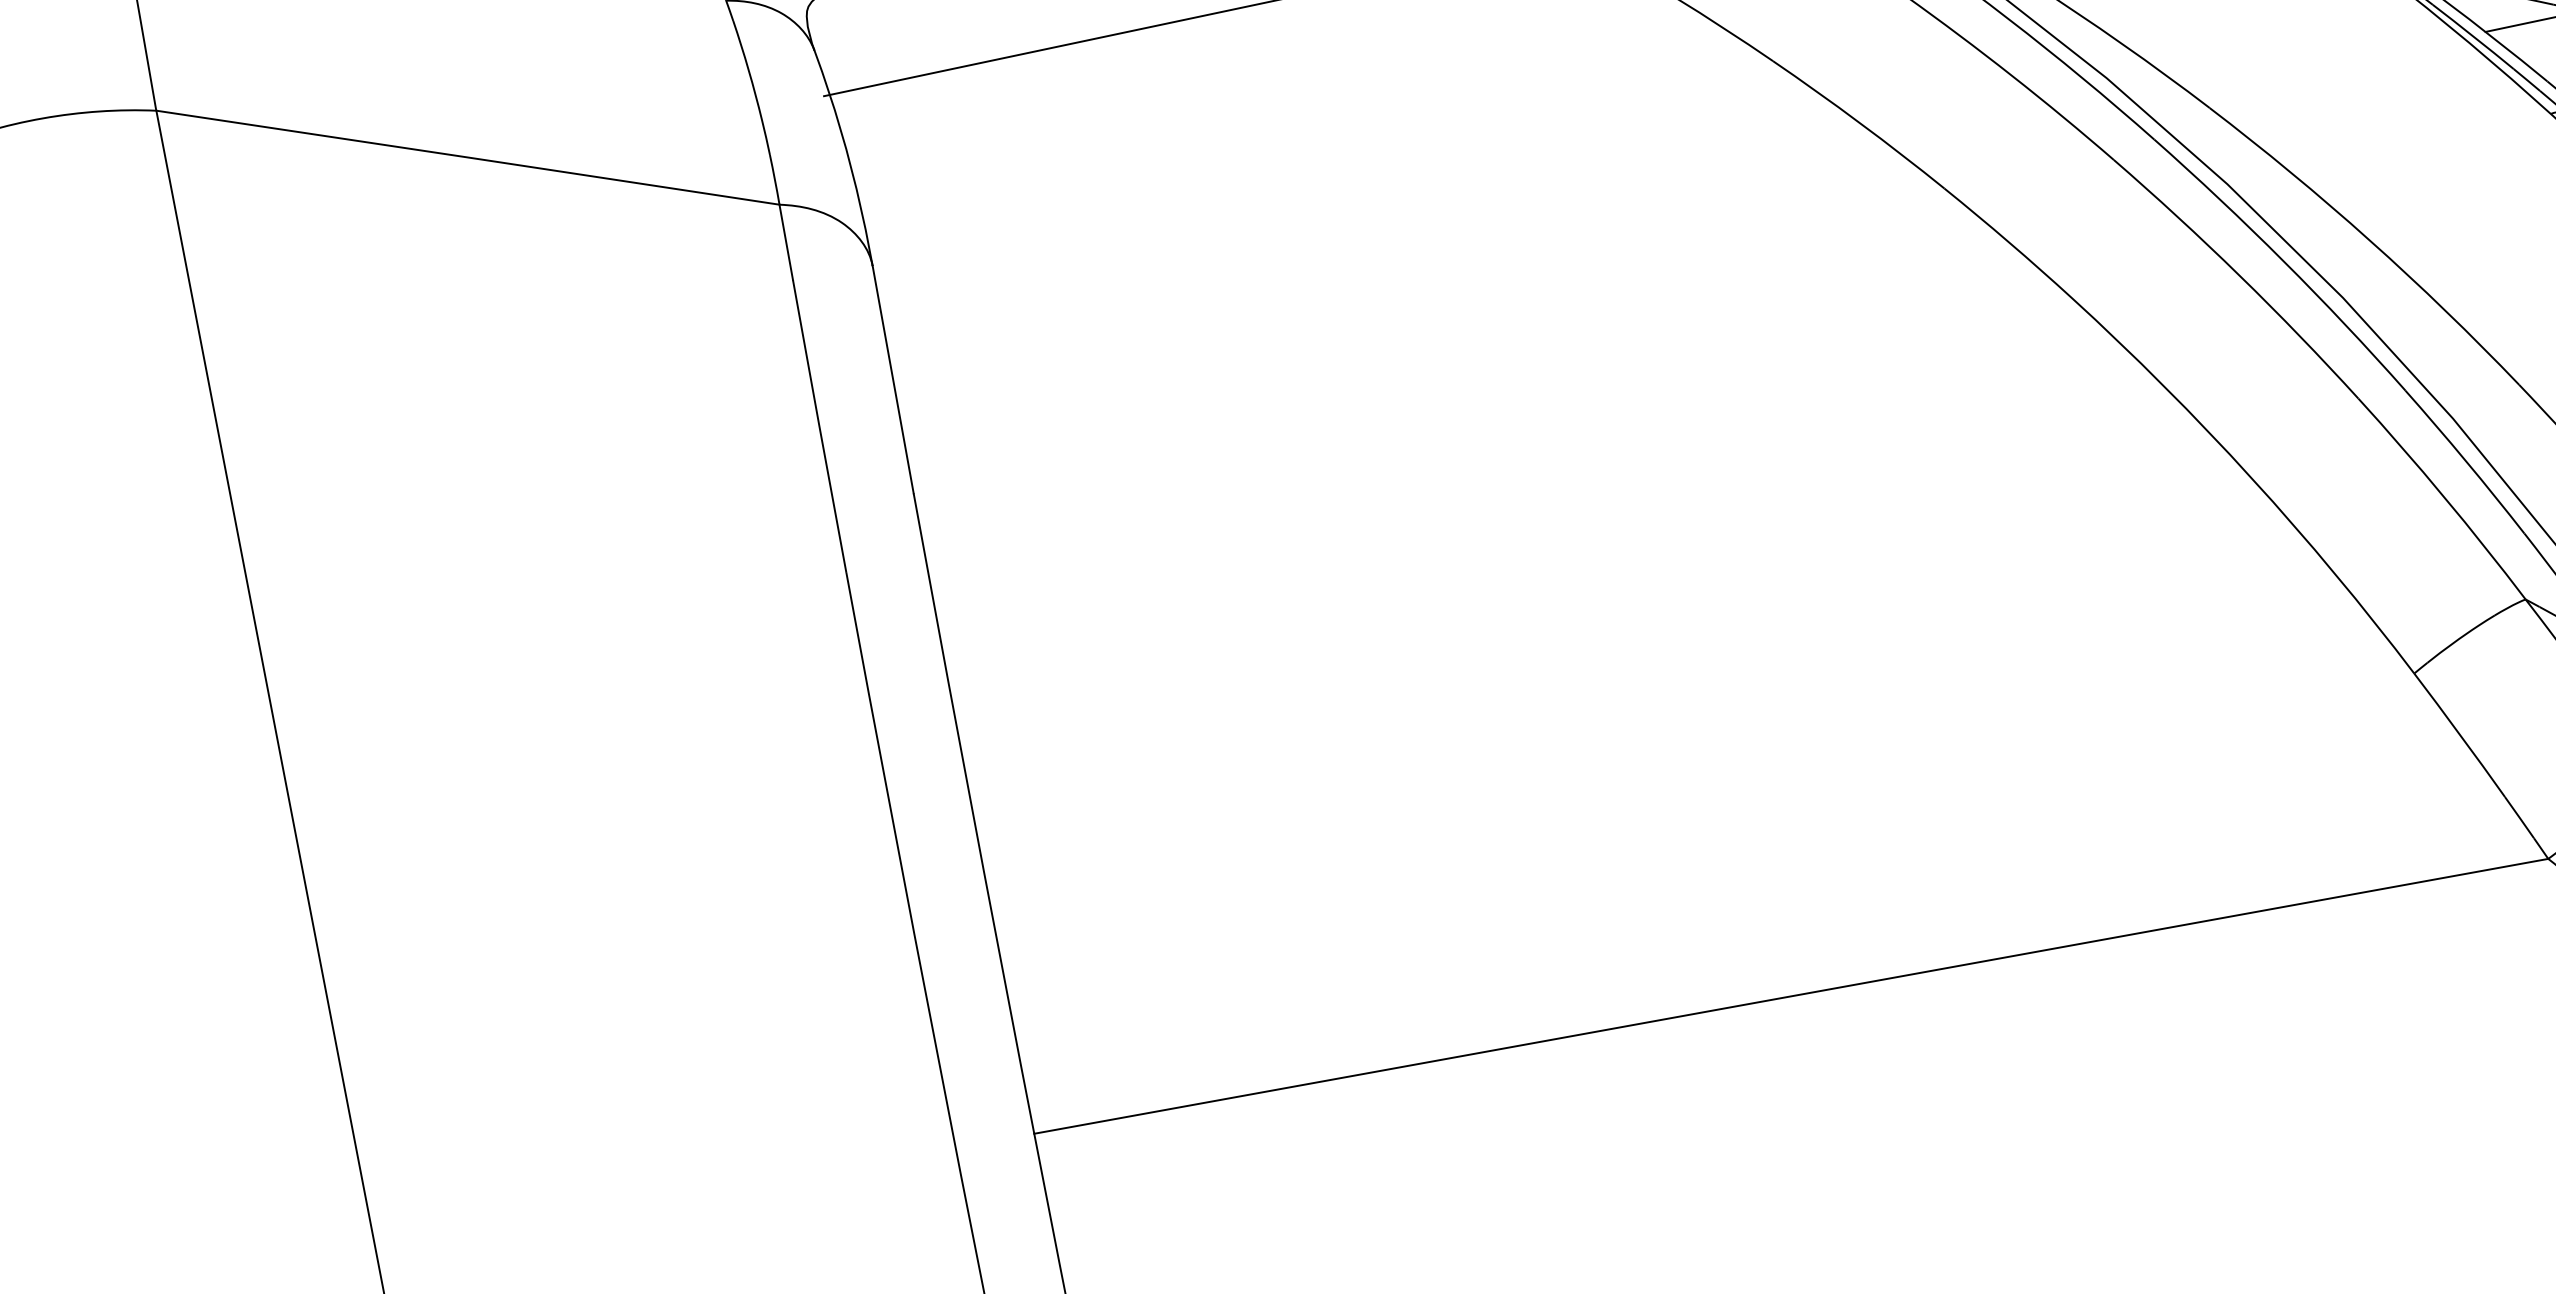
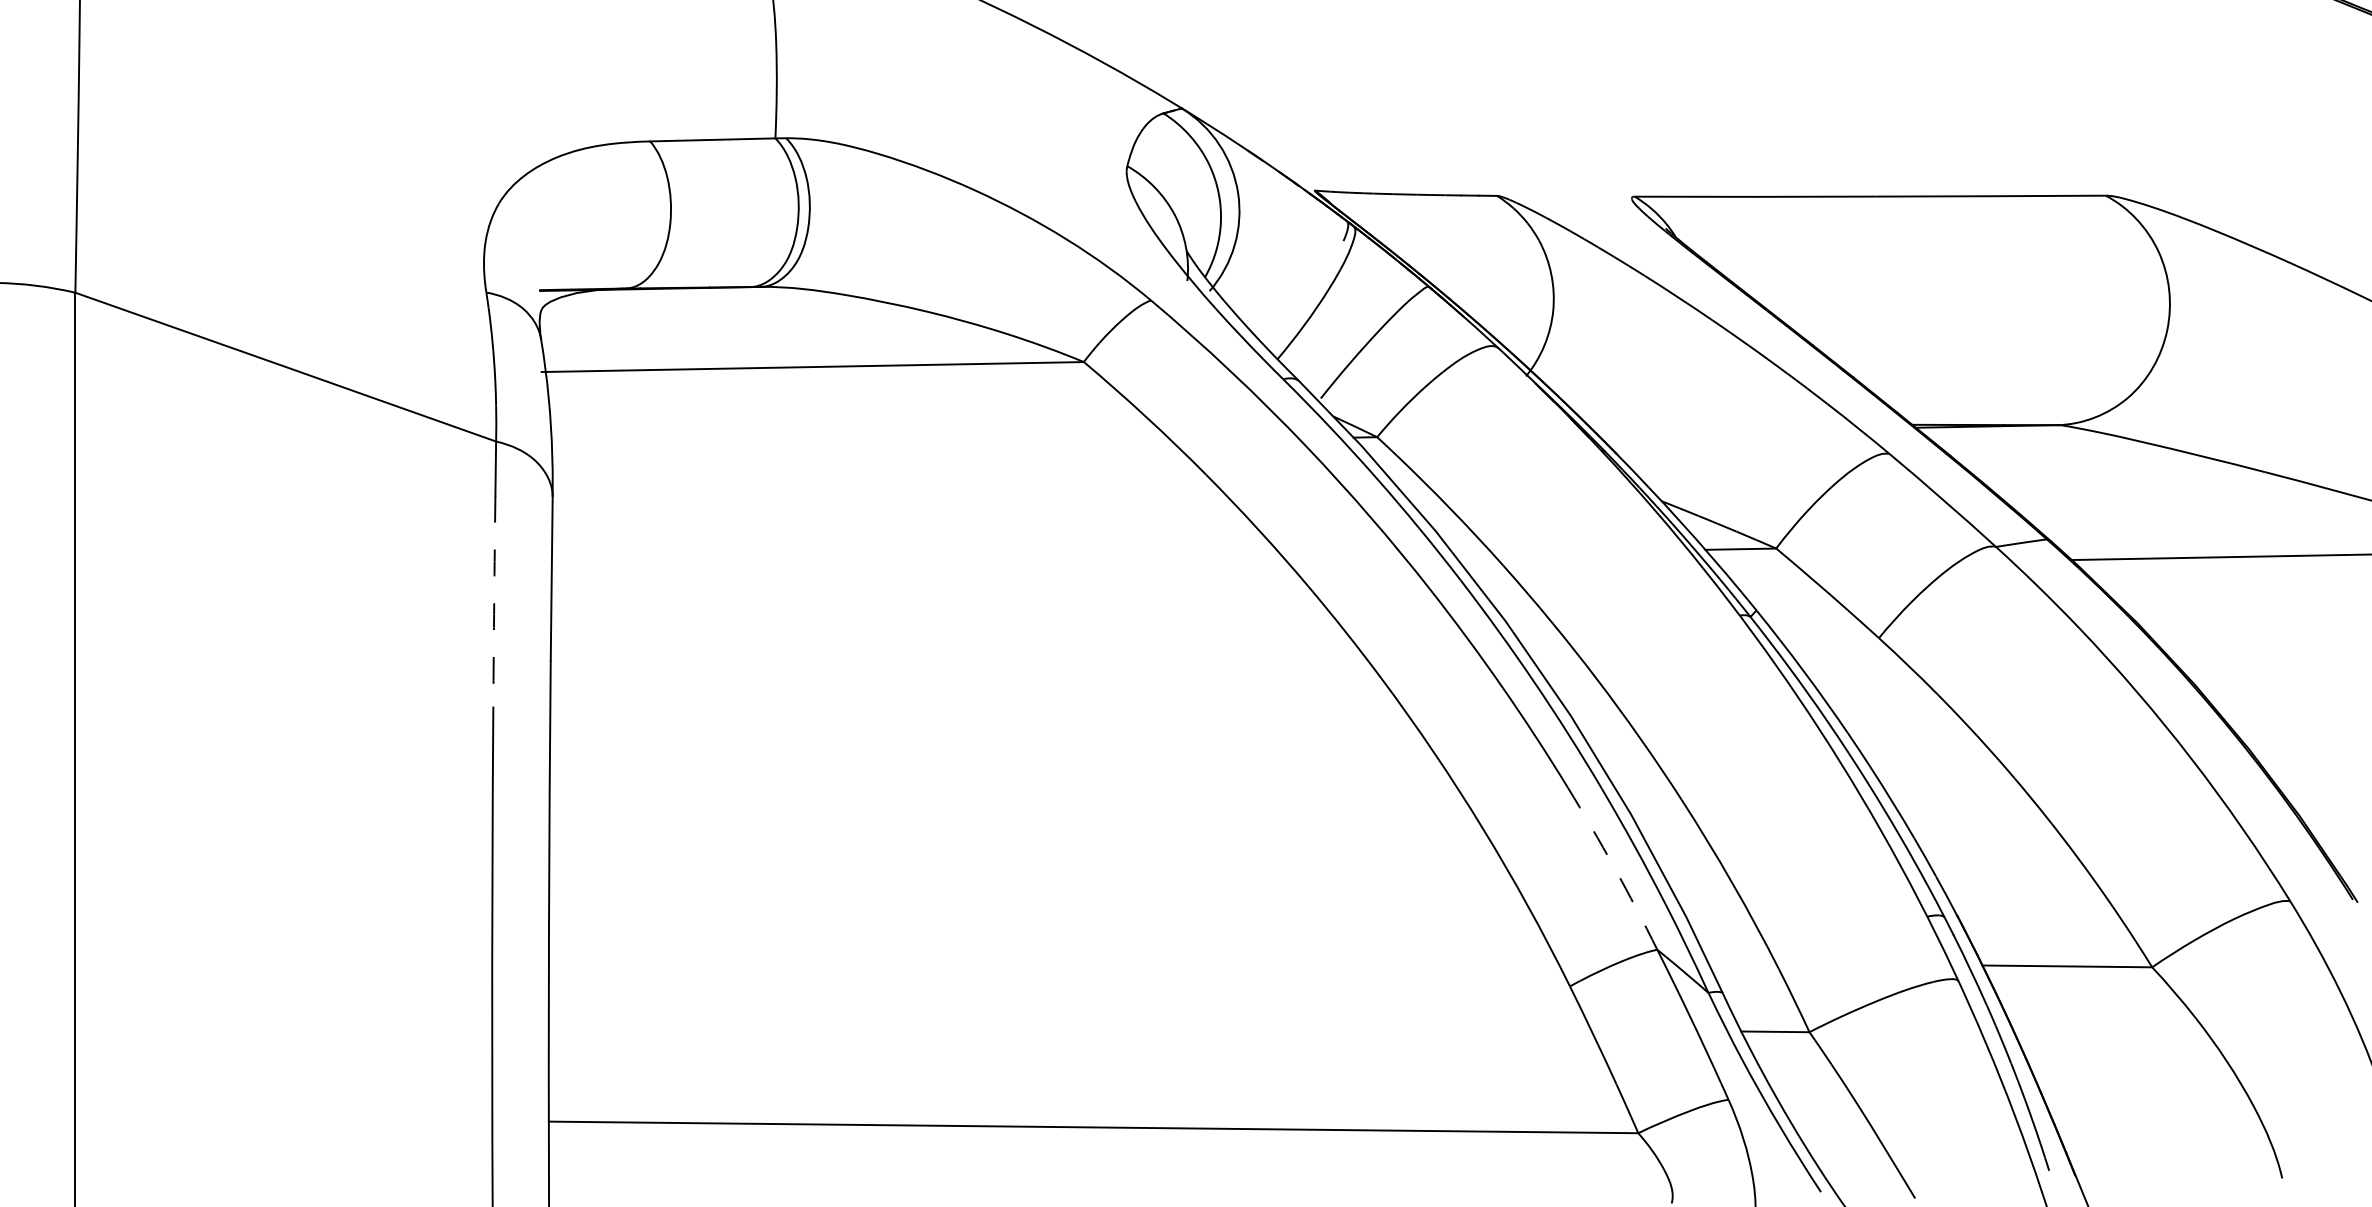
arc: (819, 426) -> (494, 601), solid -> dashed
arc: (2444, 496) -> (1614, 867), solid -> dashed

